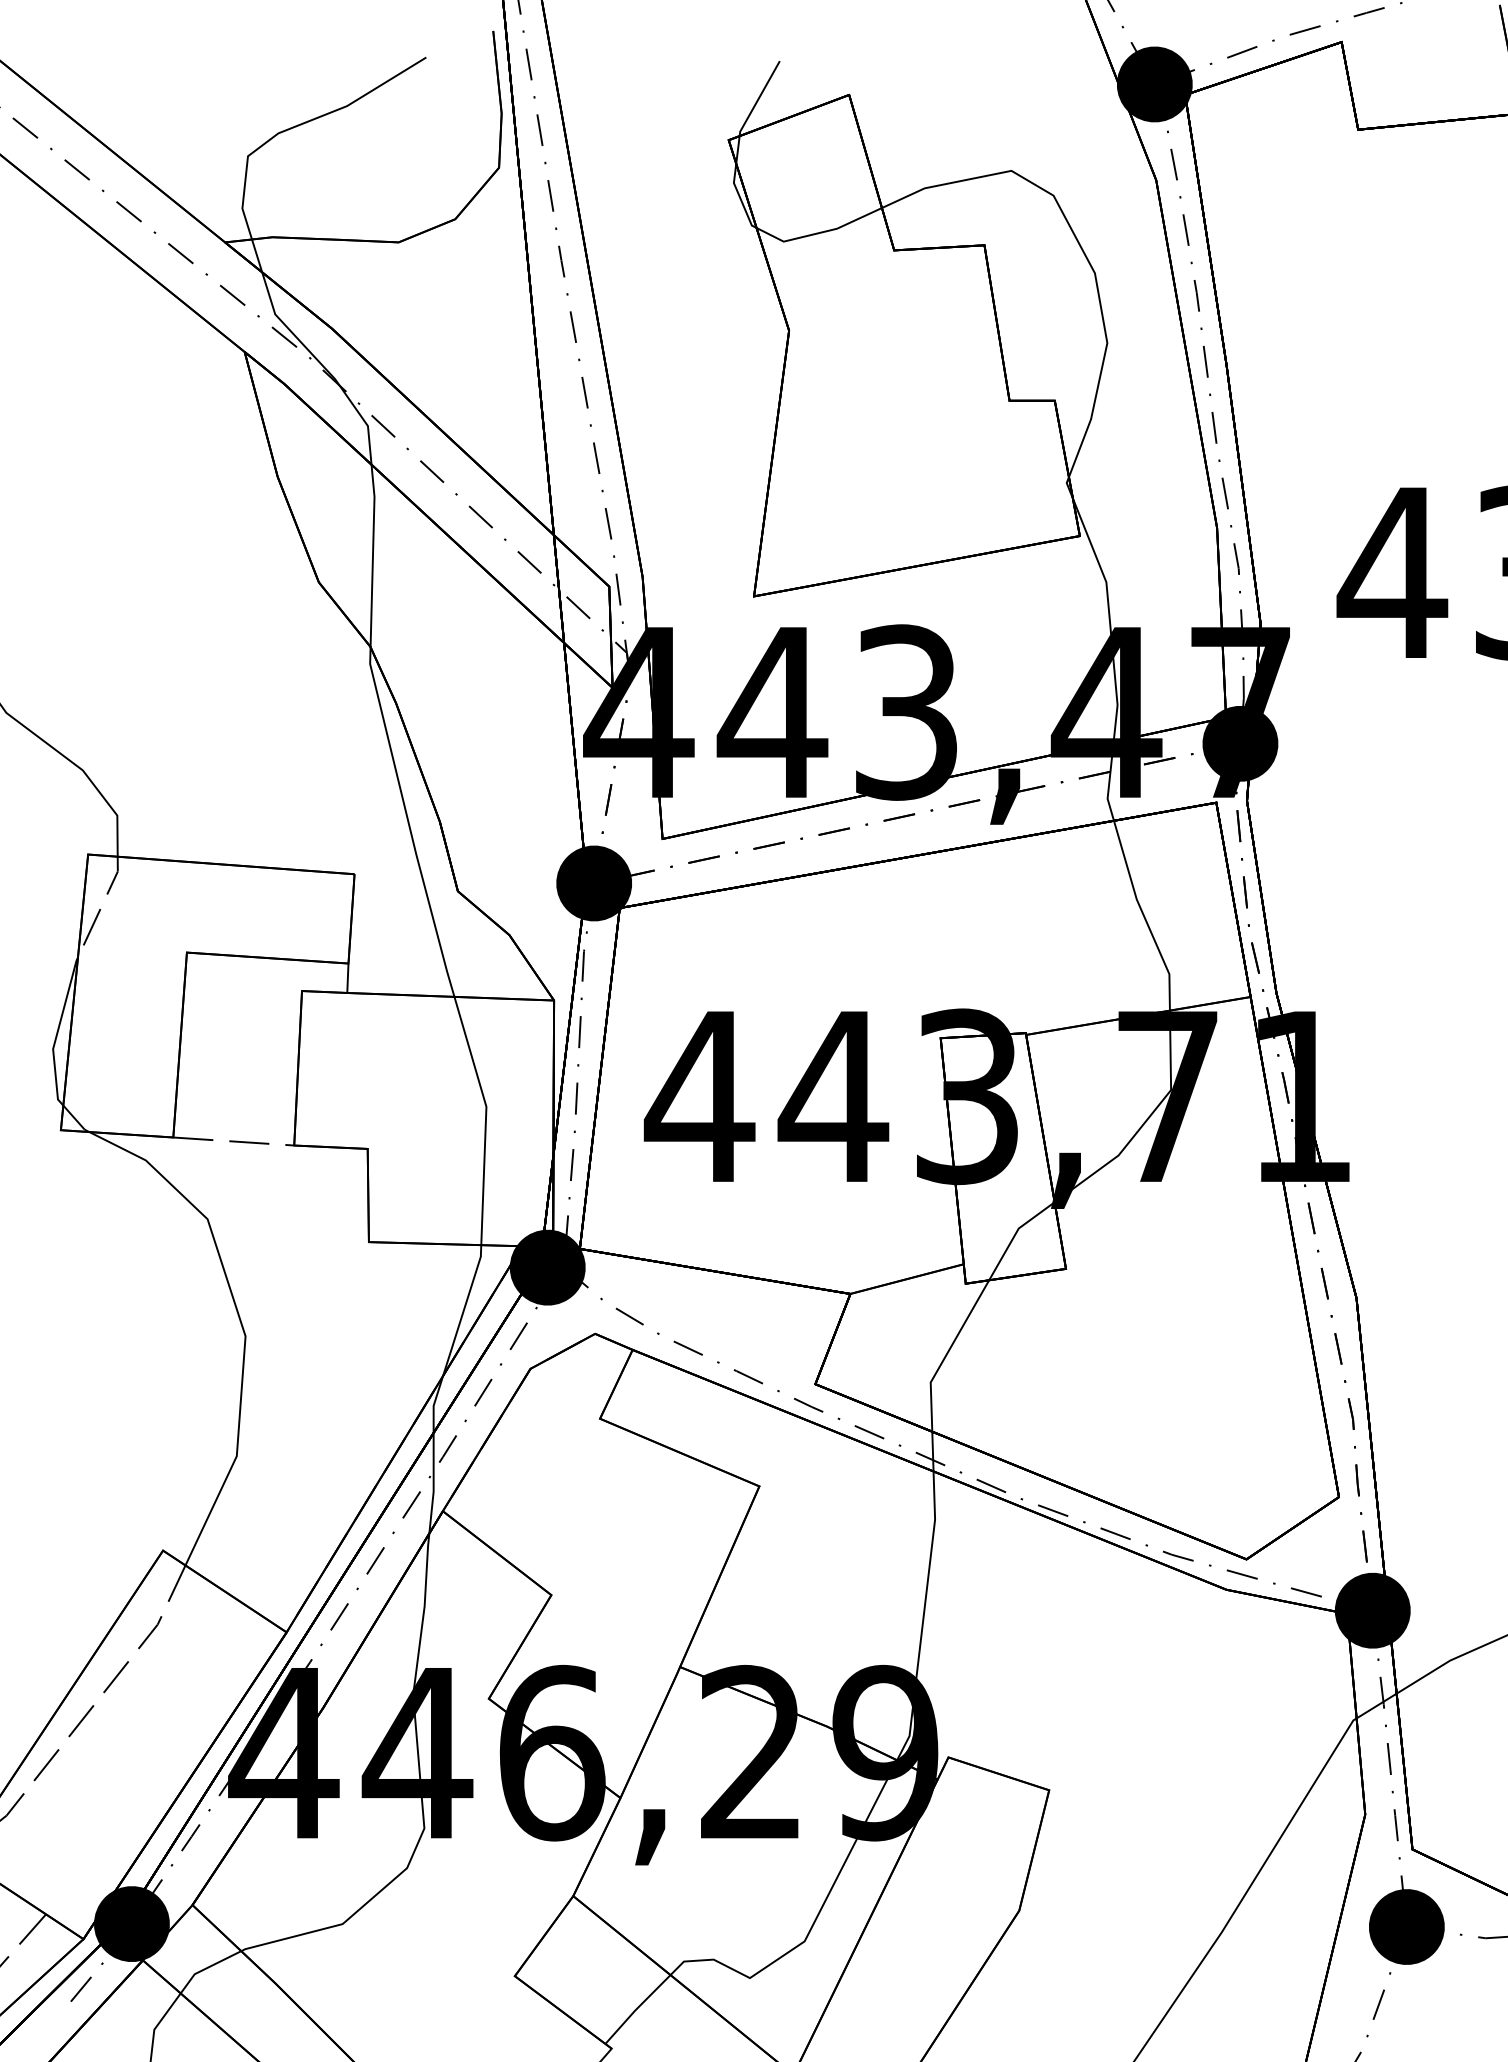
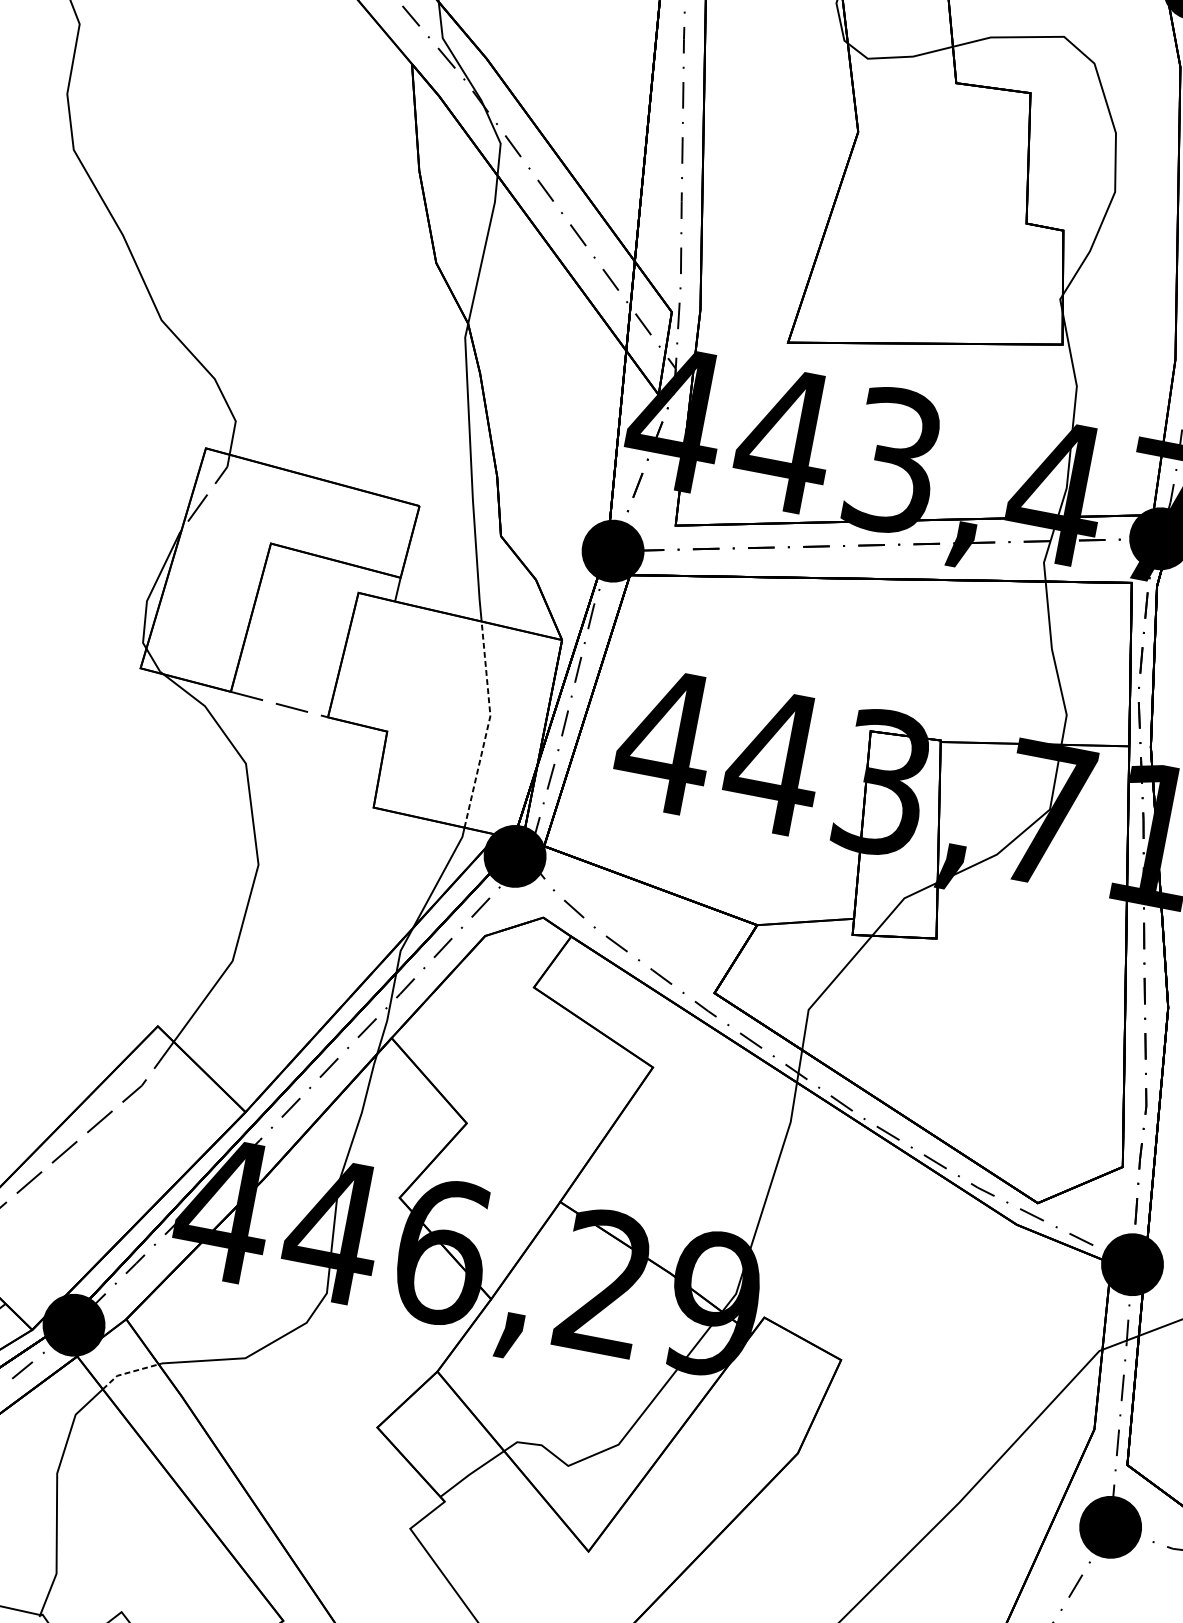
line: (486, 1117) -> (488, 724), solid -> dashed
line: (207, 1968) -> (128, 1373), solid -> dashed

